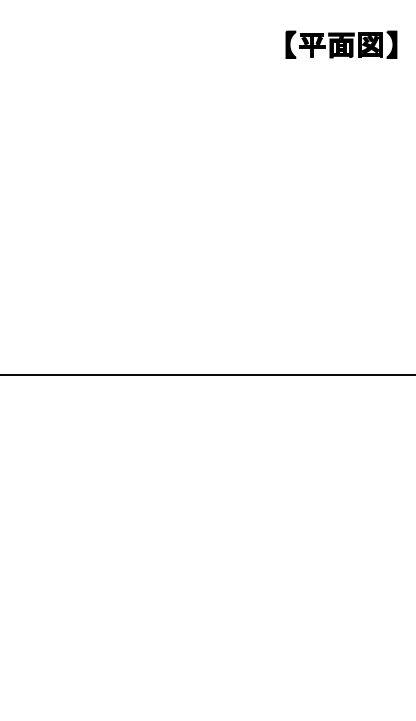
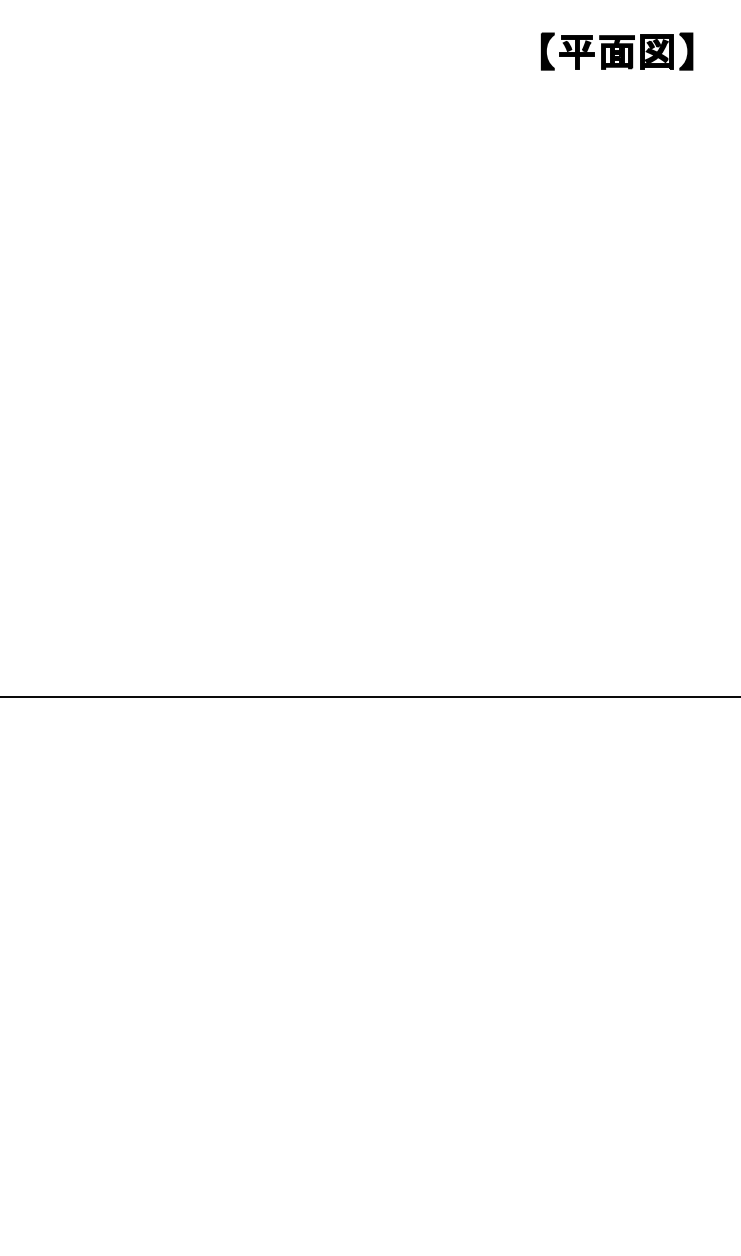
part: (341, 44) -> (617, 51), size x0.7

